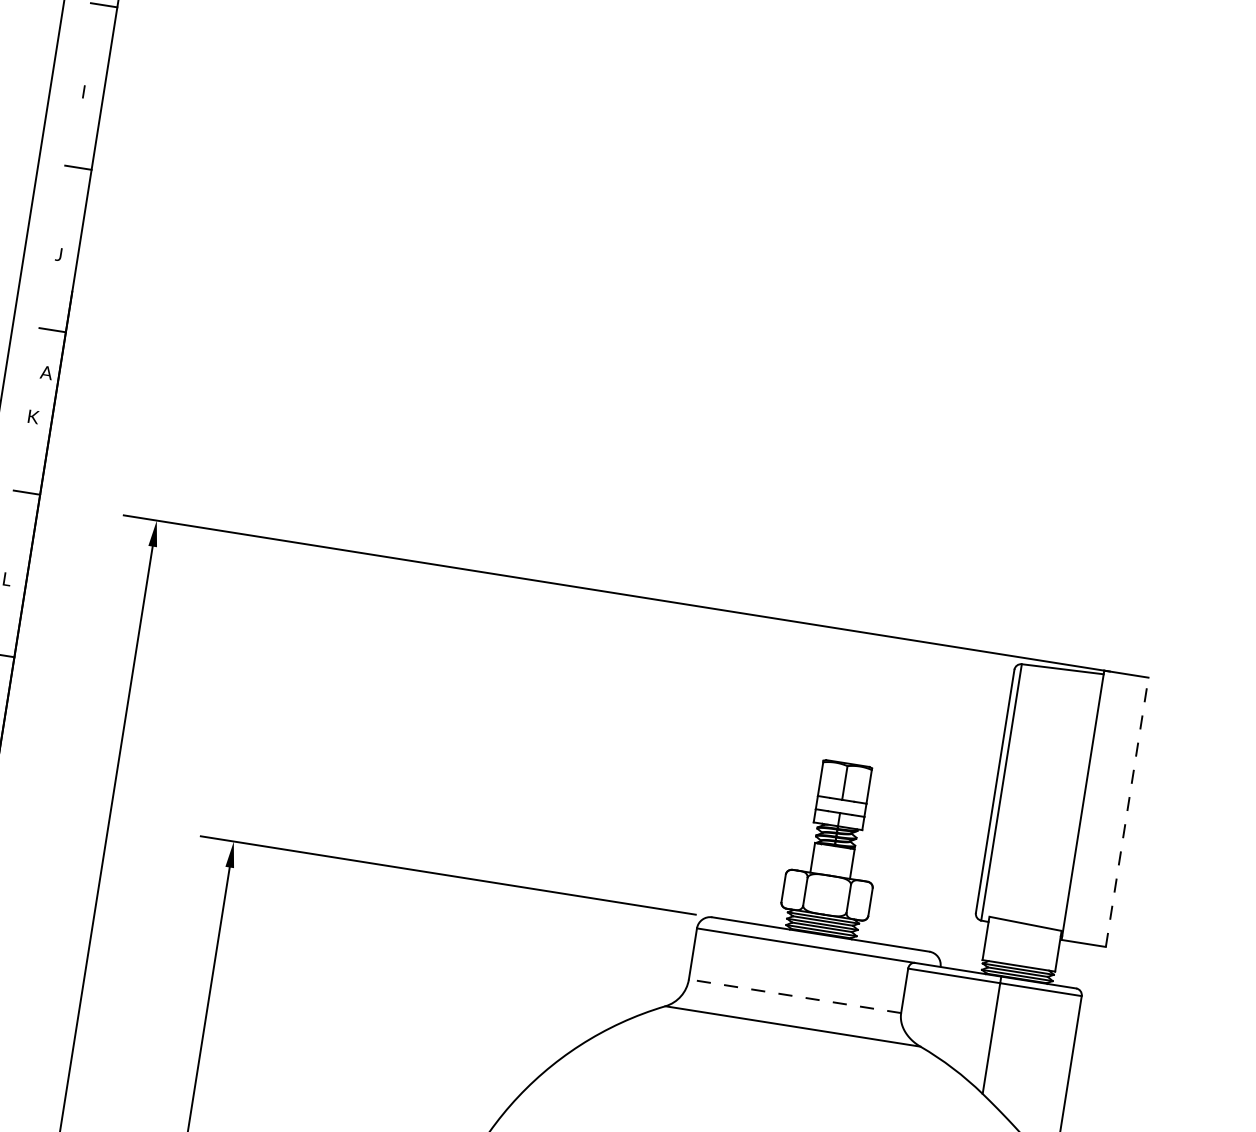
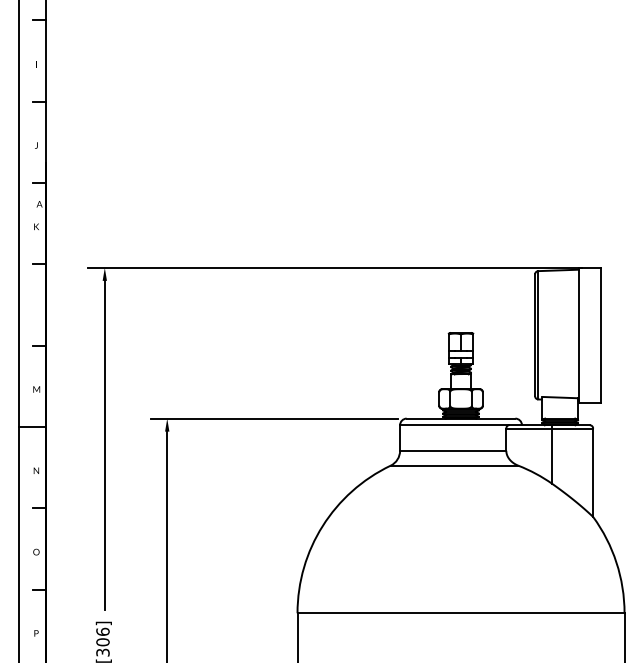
line: (1128, 810) -> (601, 334), dashed -> solid
line: (793, 995) -> (452, 450), dashed -> solid

